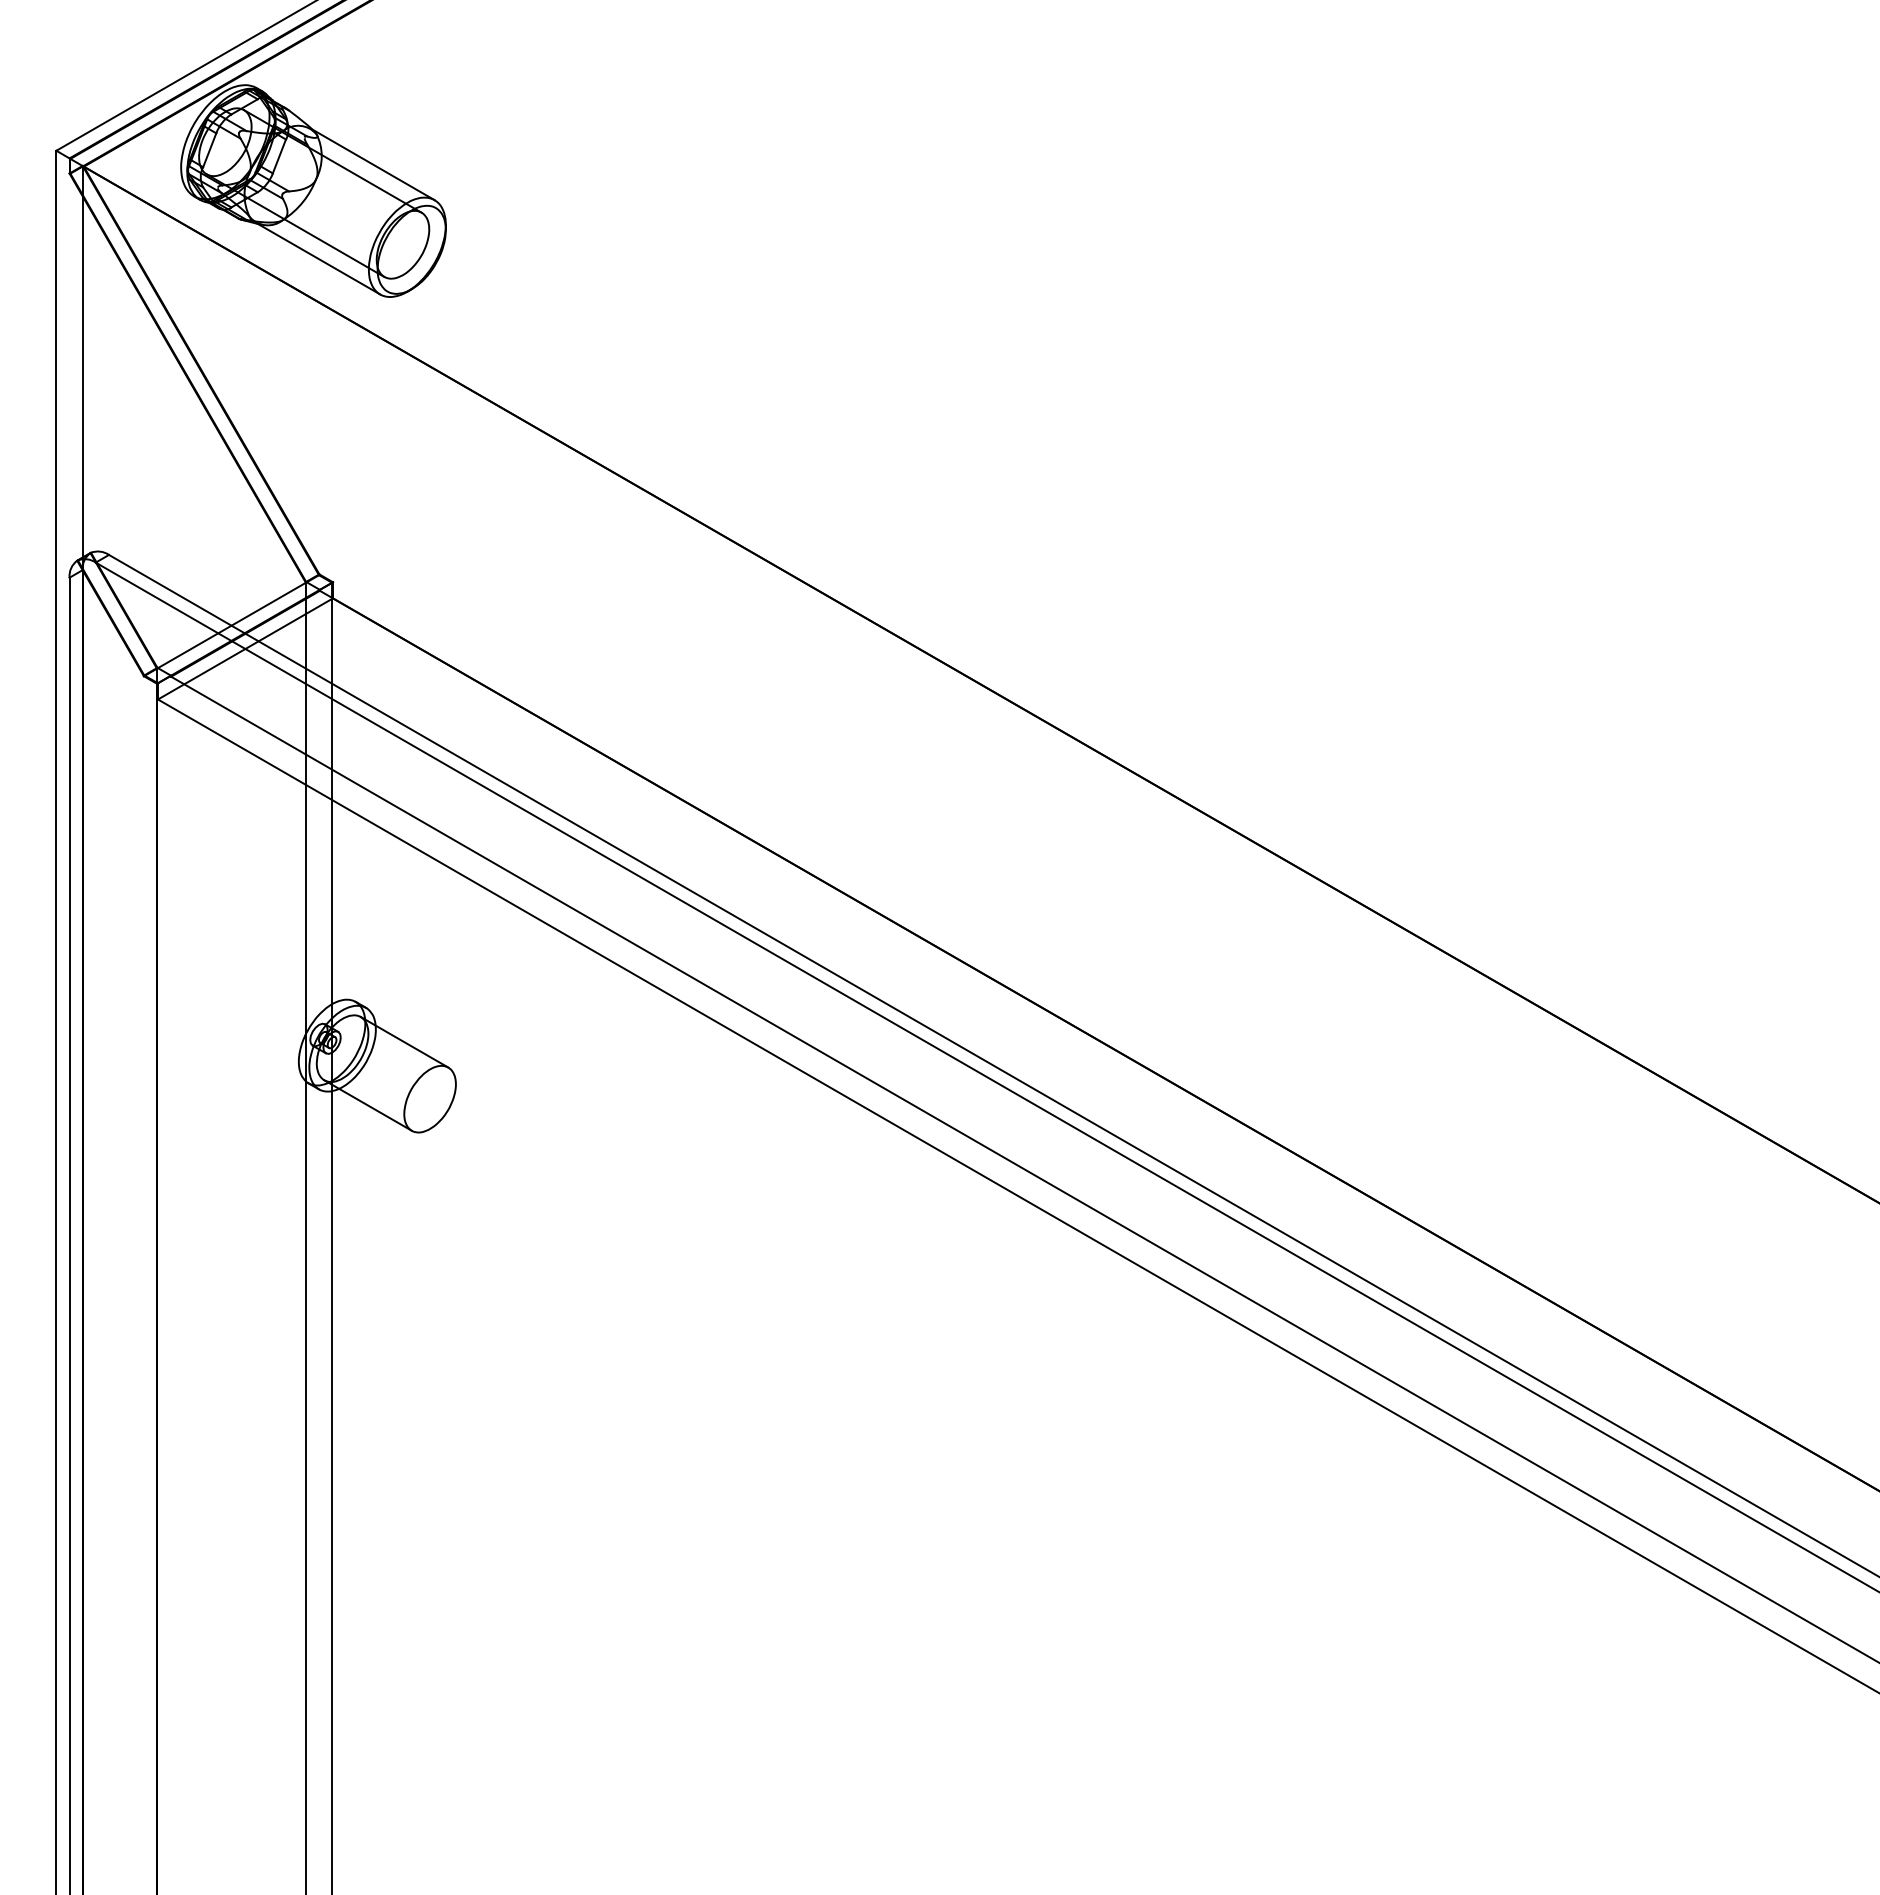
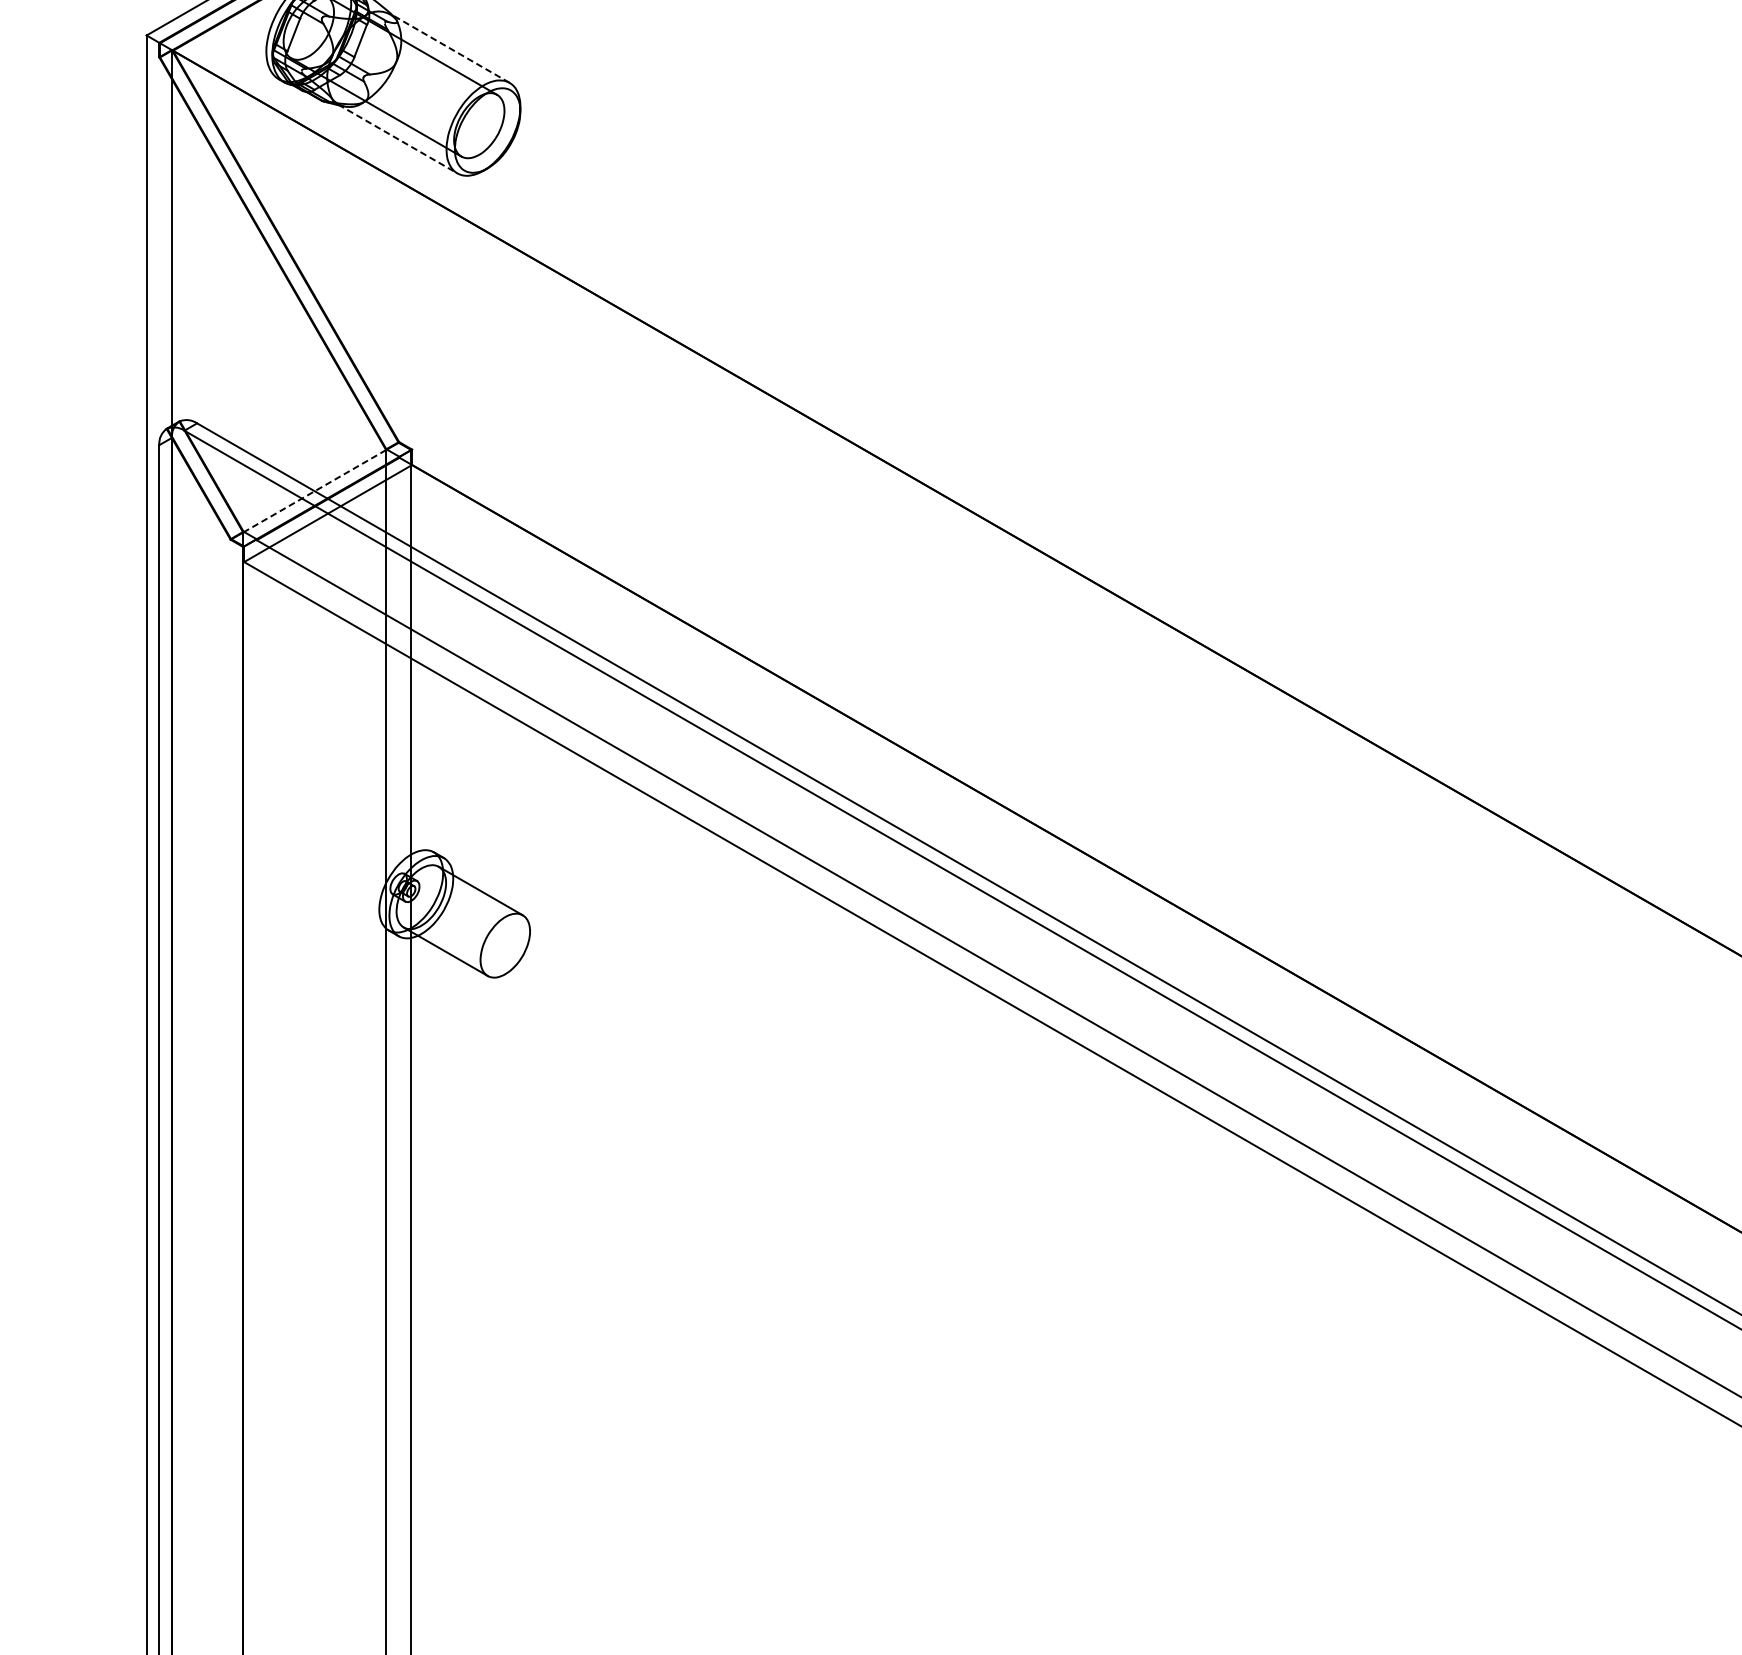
line: (372, 164) -> (450, 48), solid -> dashed
line: (318, 258) -> (398, 138), solid -> dashed
line: (231, 625) -> (314, 491), solid -> dashed

